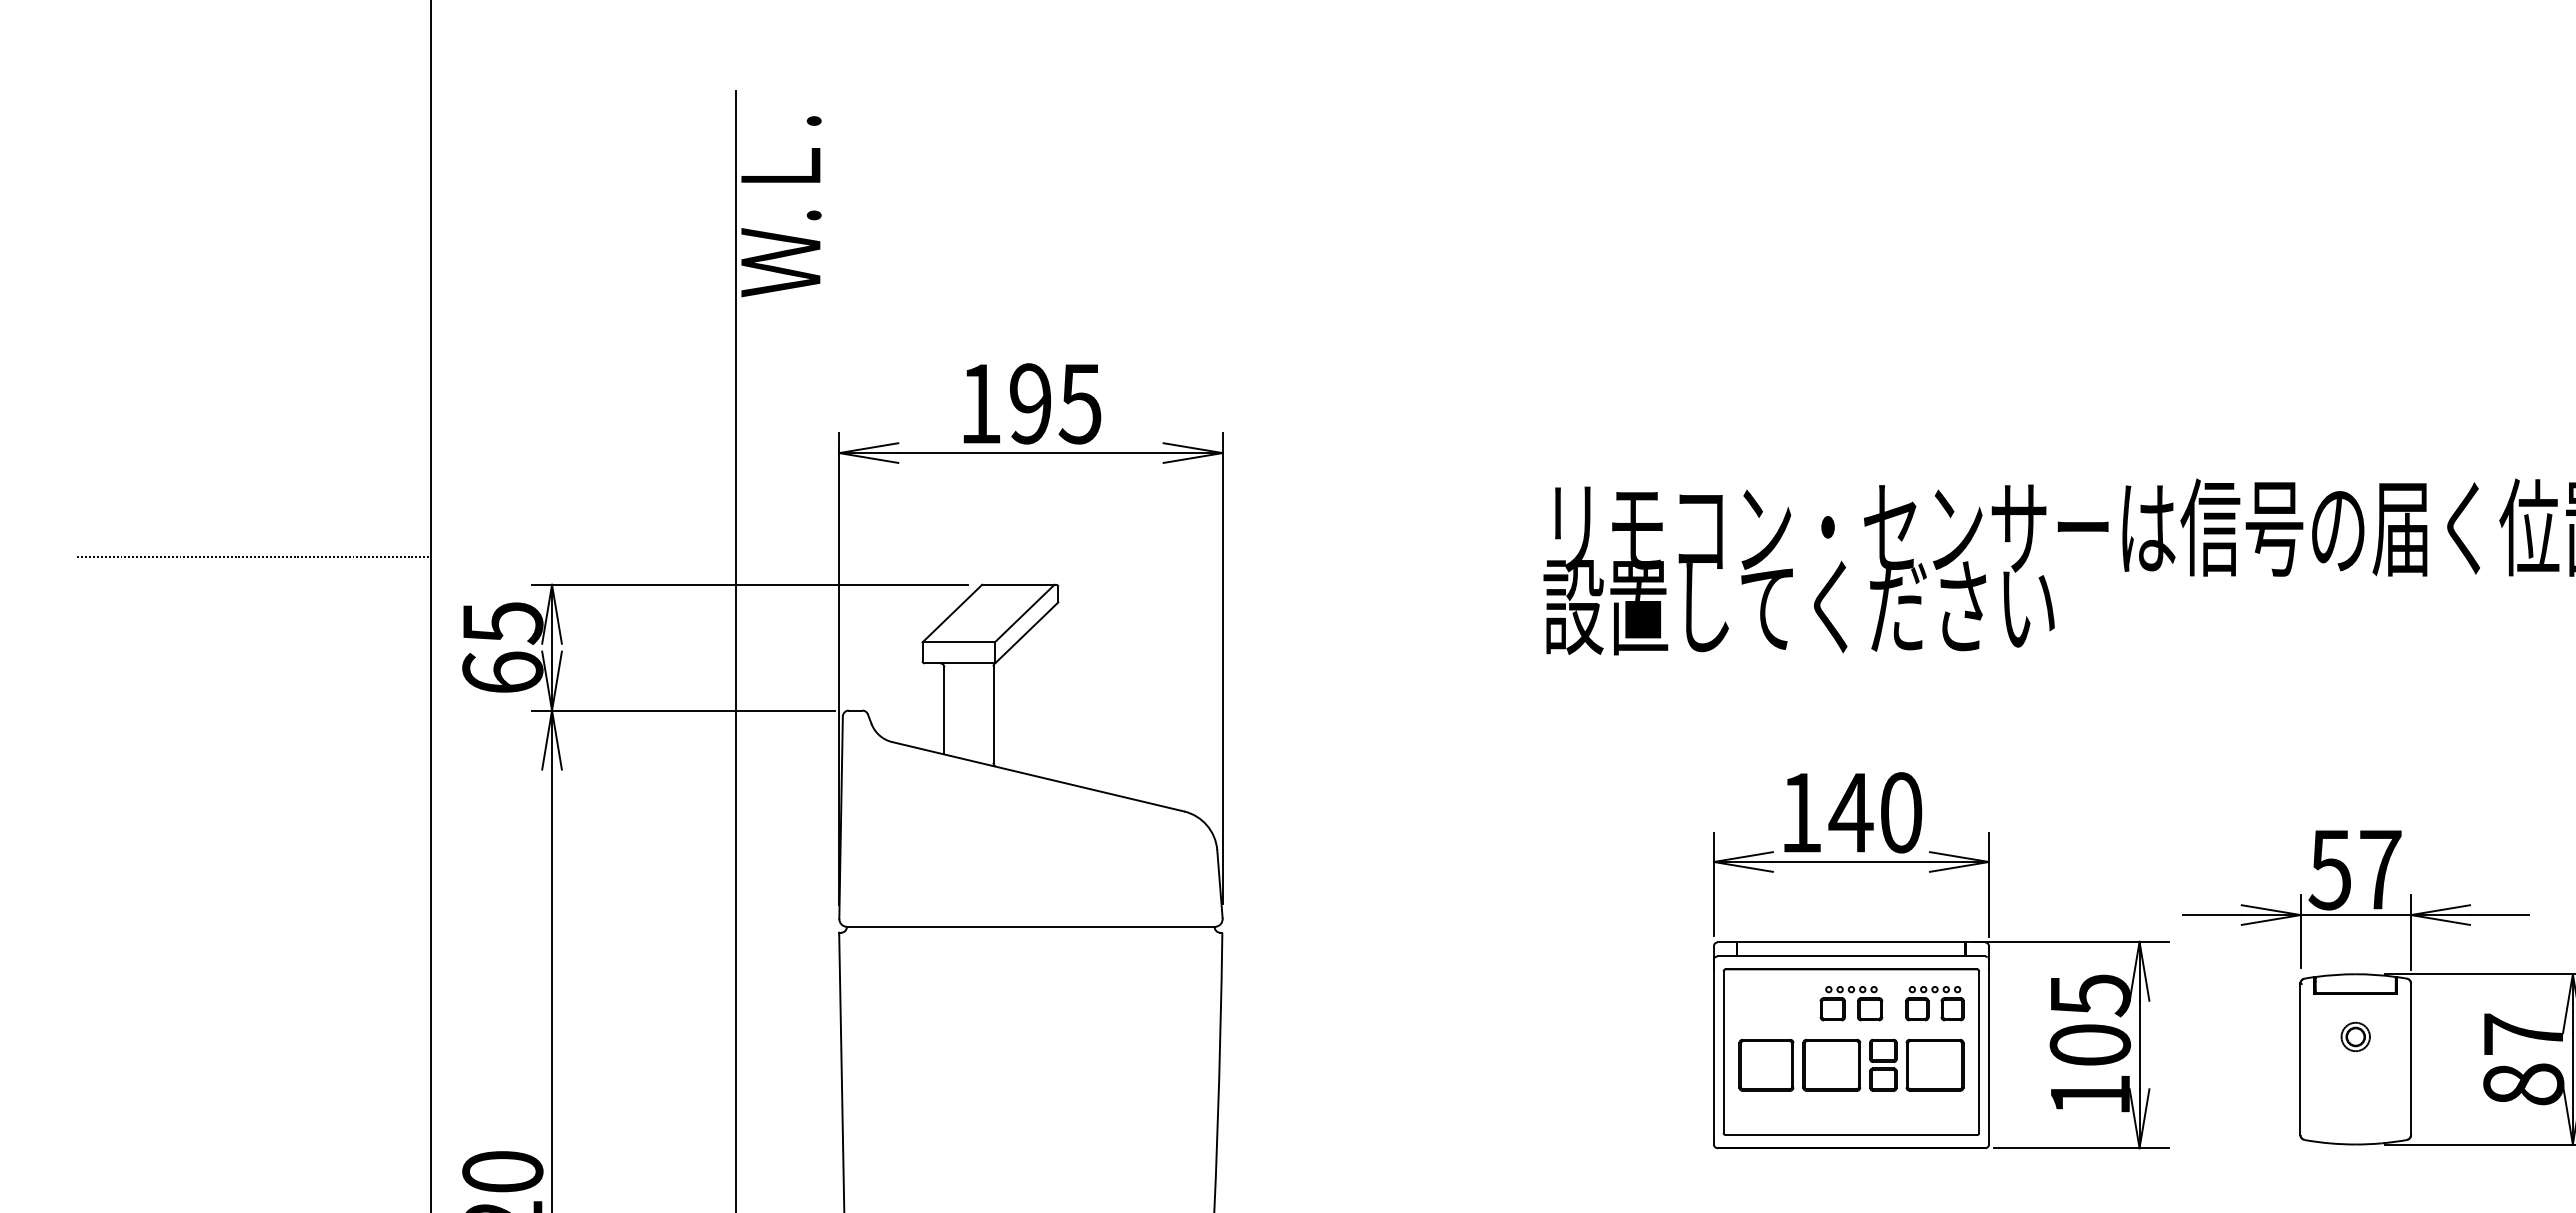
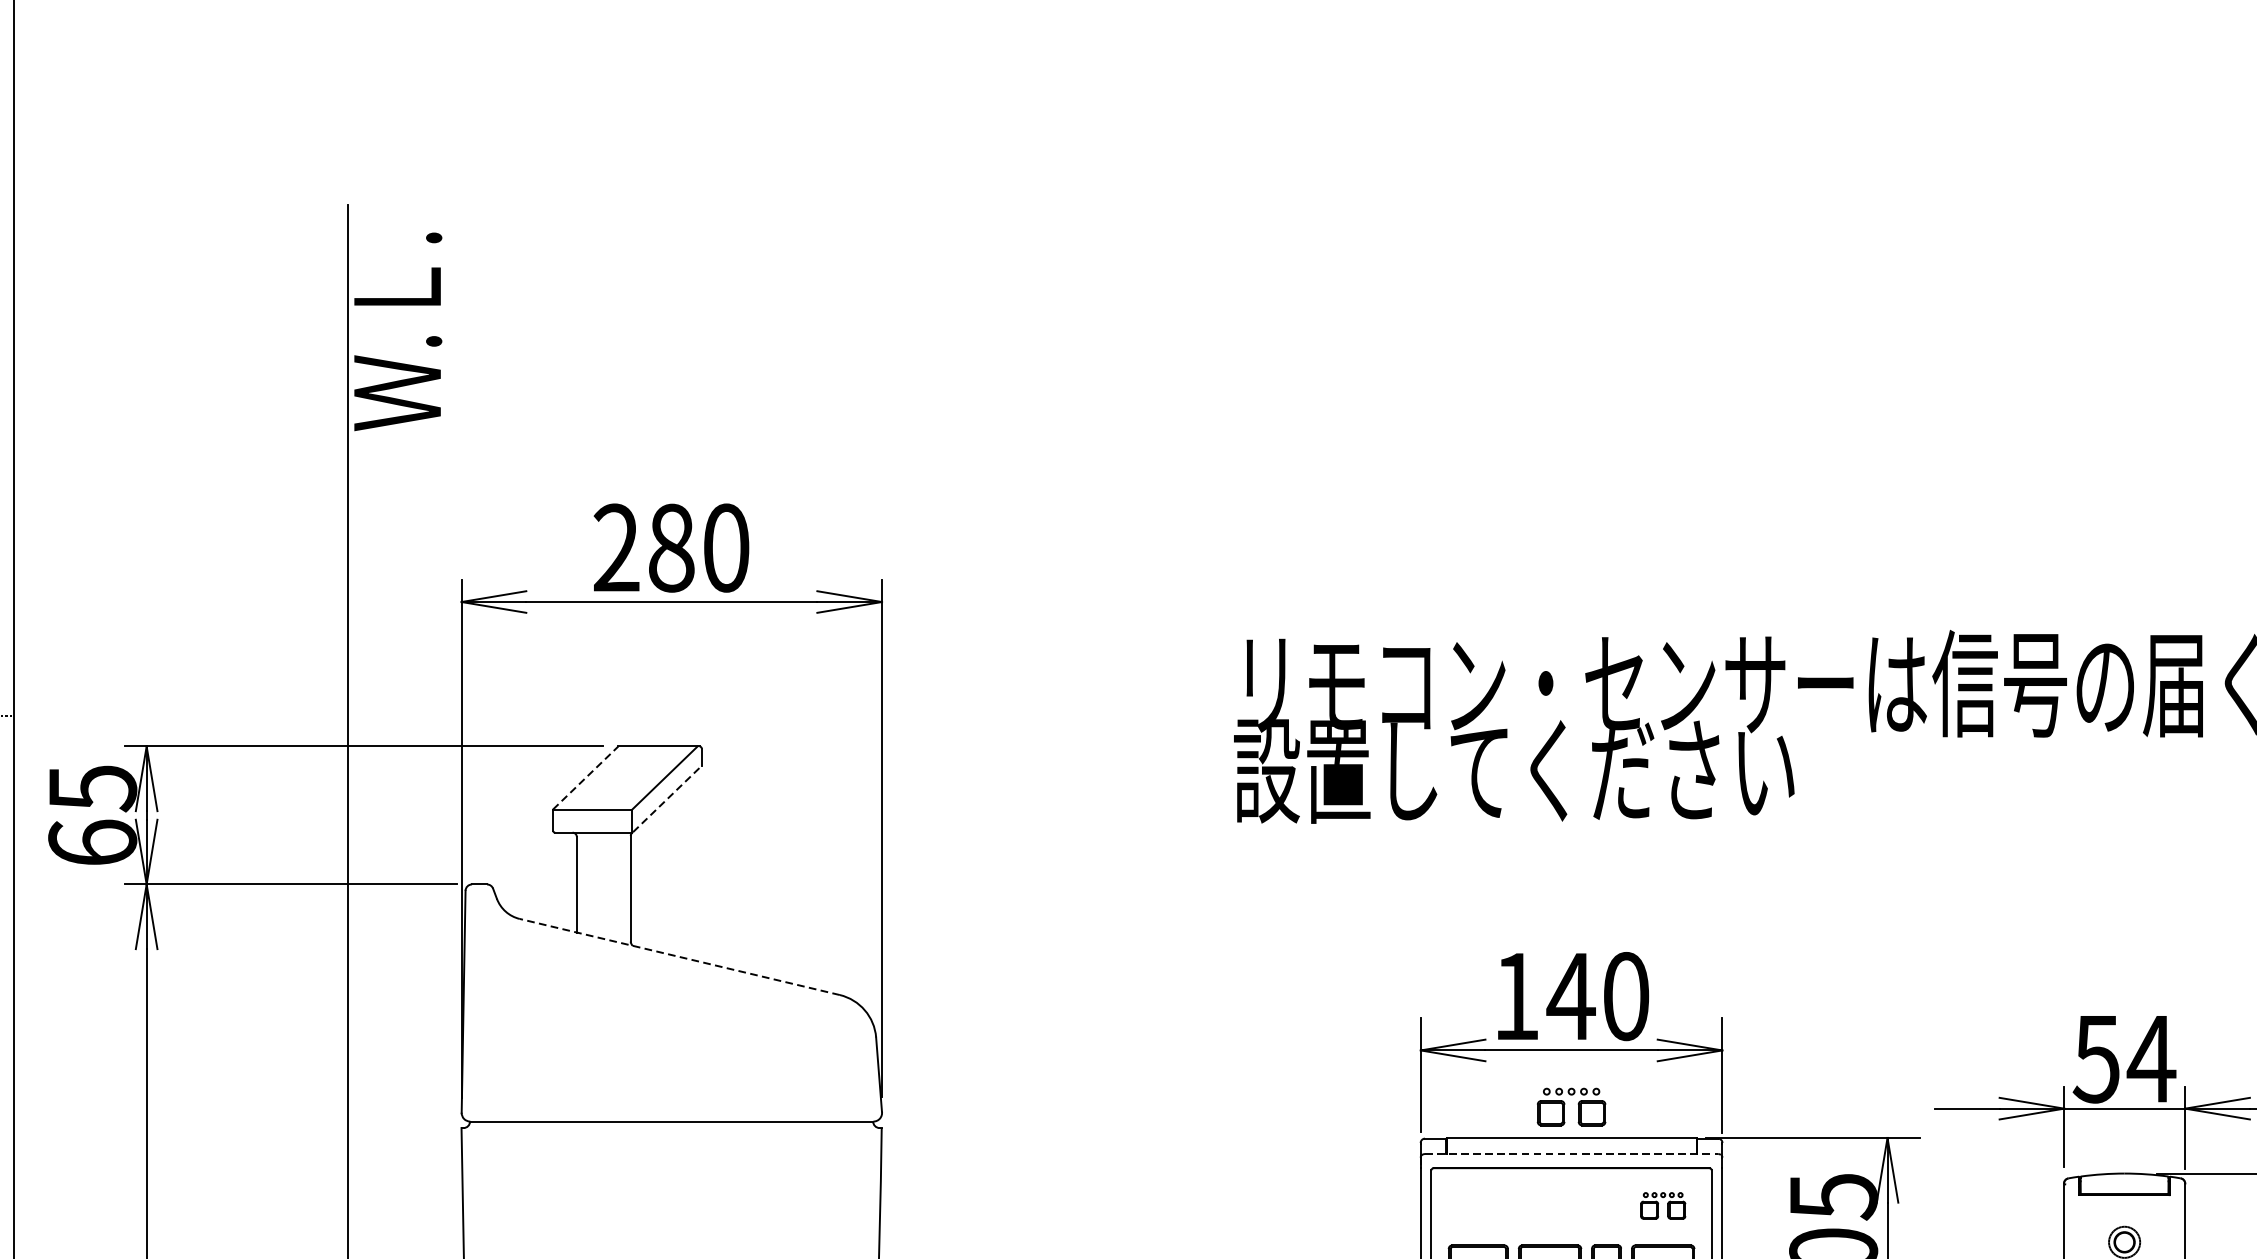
text: (1030, 403) -> (671, 547), 195 -> 280
line: (952, 613) -> (585, 777), solid -> dashed
line: (1027, 632) -> (668, 798), solid -> dashed
line: (1037, 776) -> (679, 956), solid -> dashed
text: (2379, 869) -> (2150, 1058), 57 -> 54
line: (1851, 956) -> (1571, 1154), solid -> dashed
part: (1851, 1003) -> (1571, 1106), moved
part: (1934, 1003) -> (1662, 1205), size x0.7

